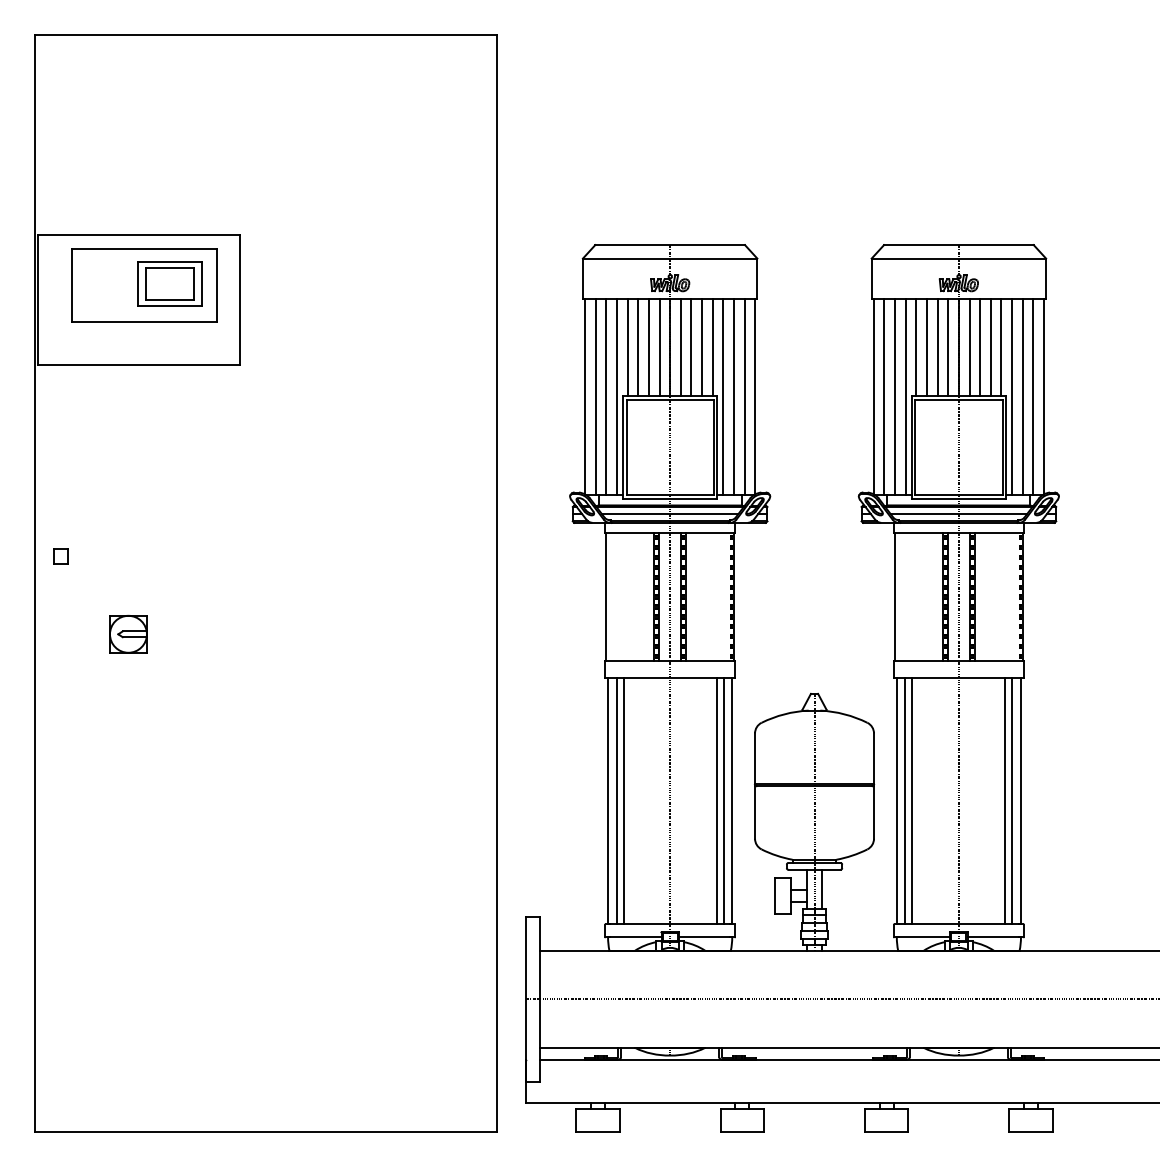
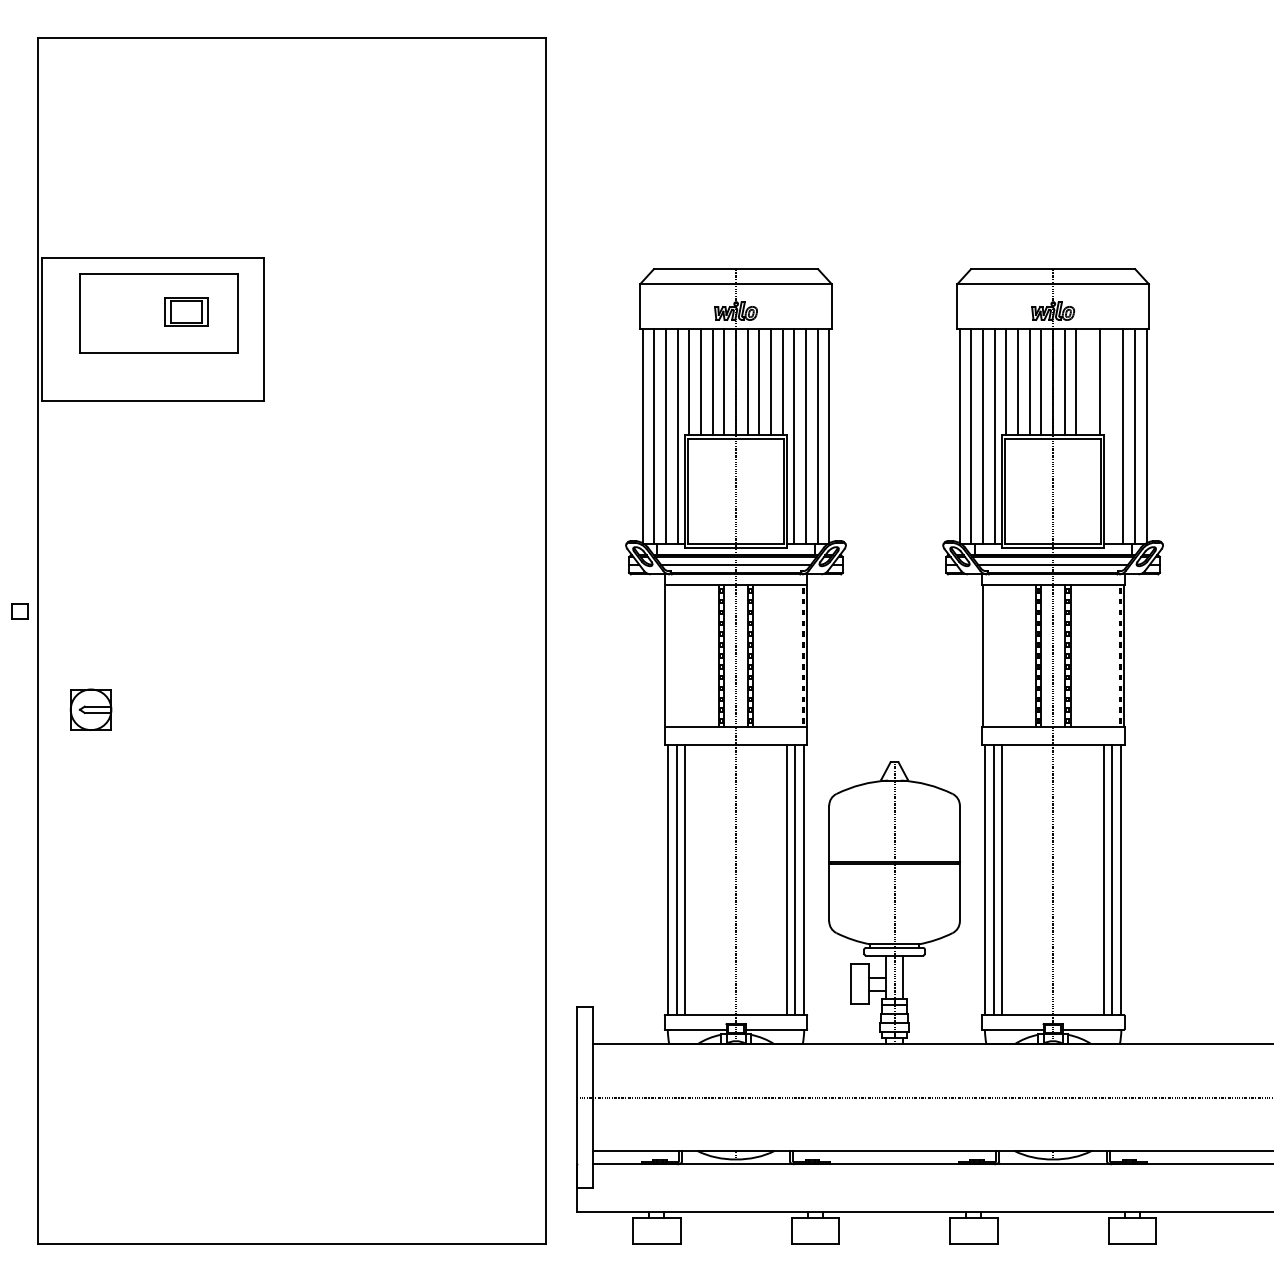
part: (169, 283) -> (186, 311), size x0.6
line: (991, 347) -> (1088, 381), removed
line: (1012, 397) -> (1111, 436), removed
part: (60, 556) -> (19, 611), moved
part: (127, 634) -> (90, 709), moved

